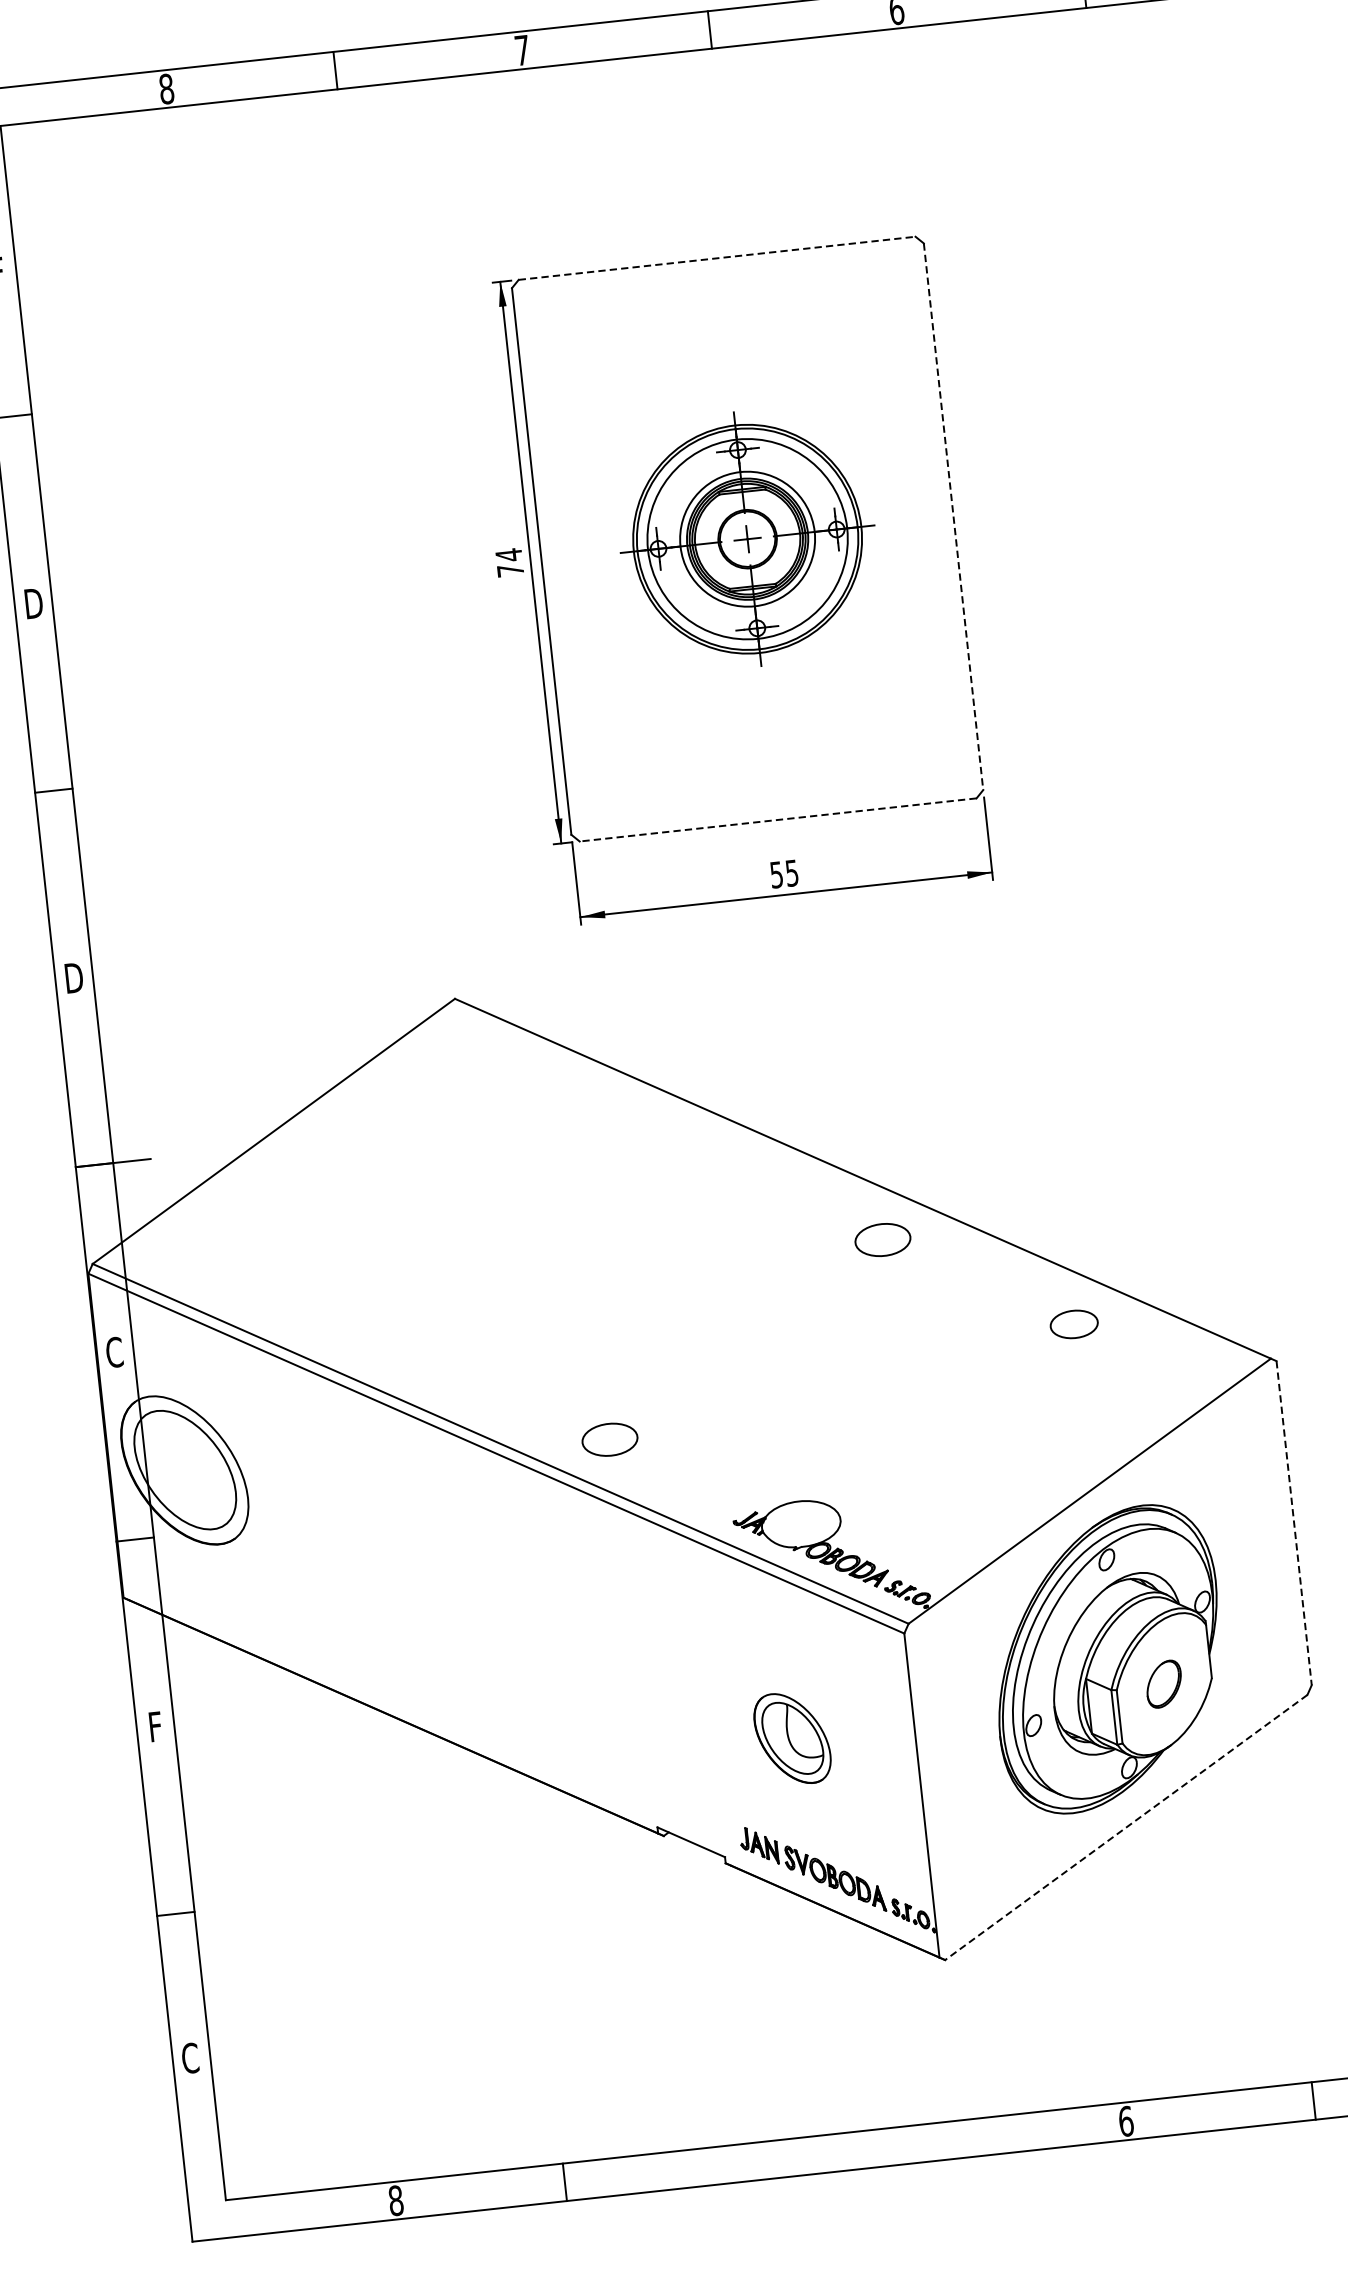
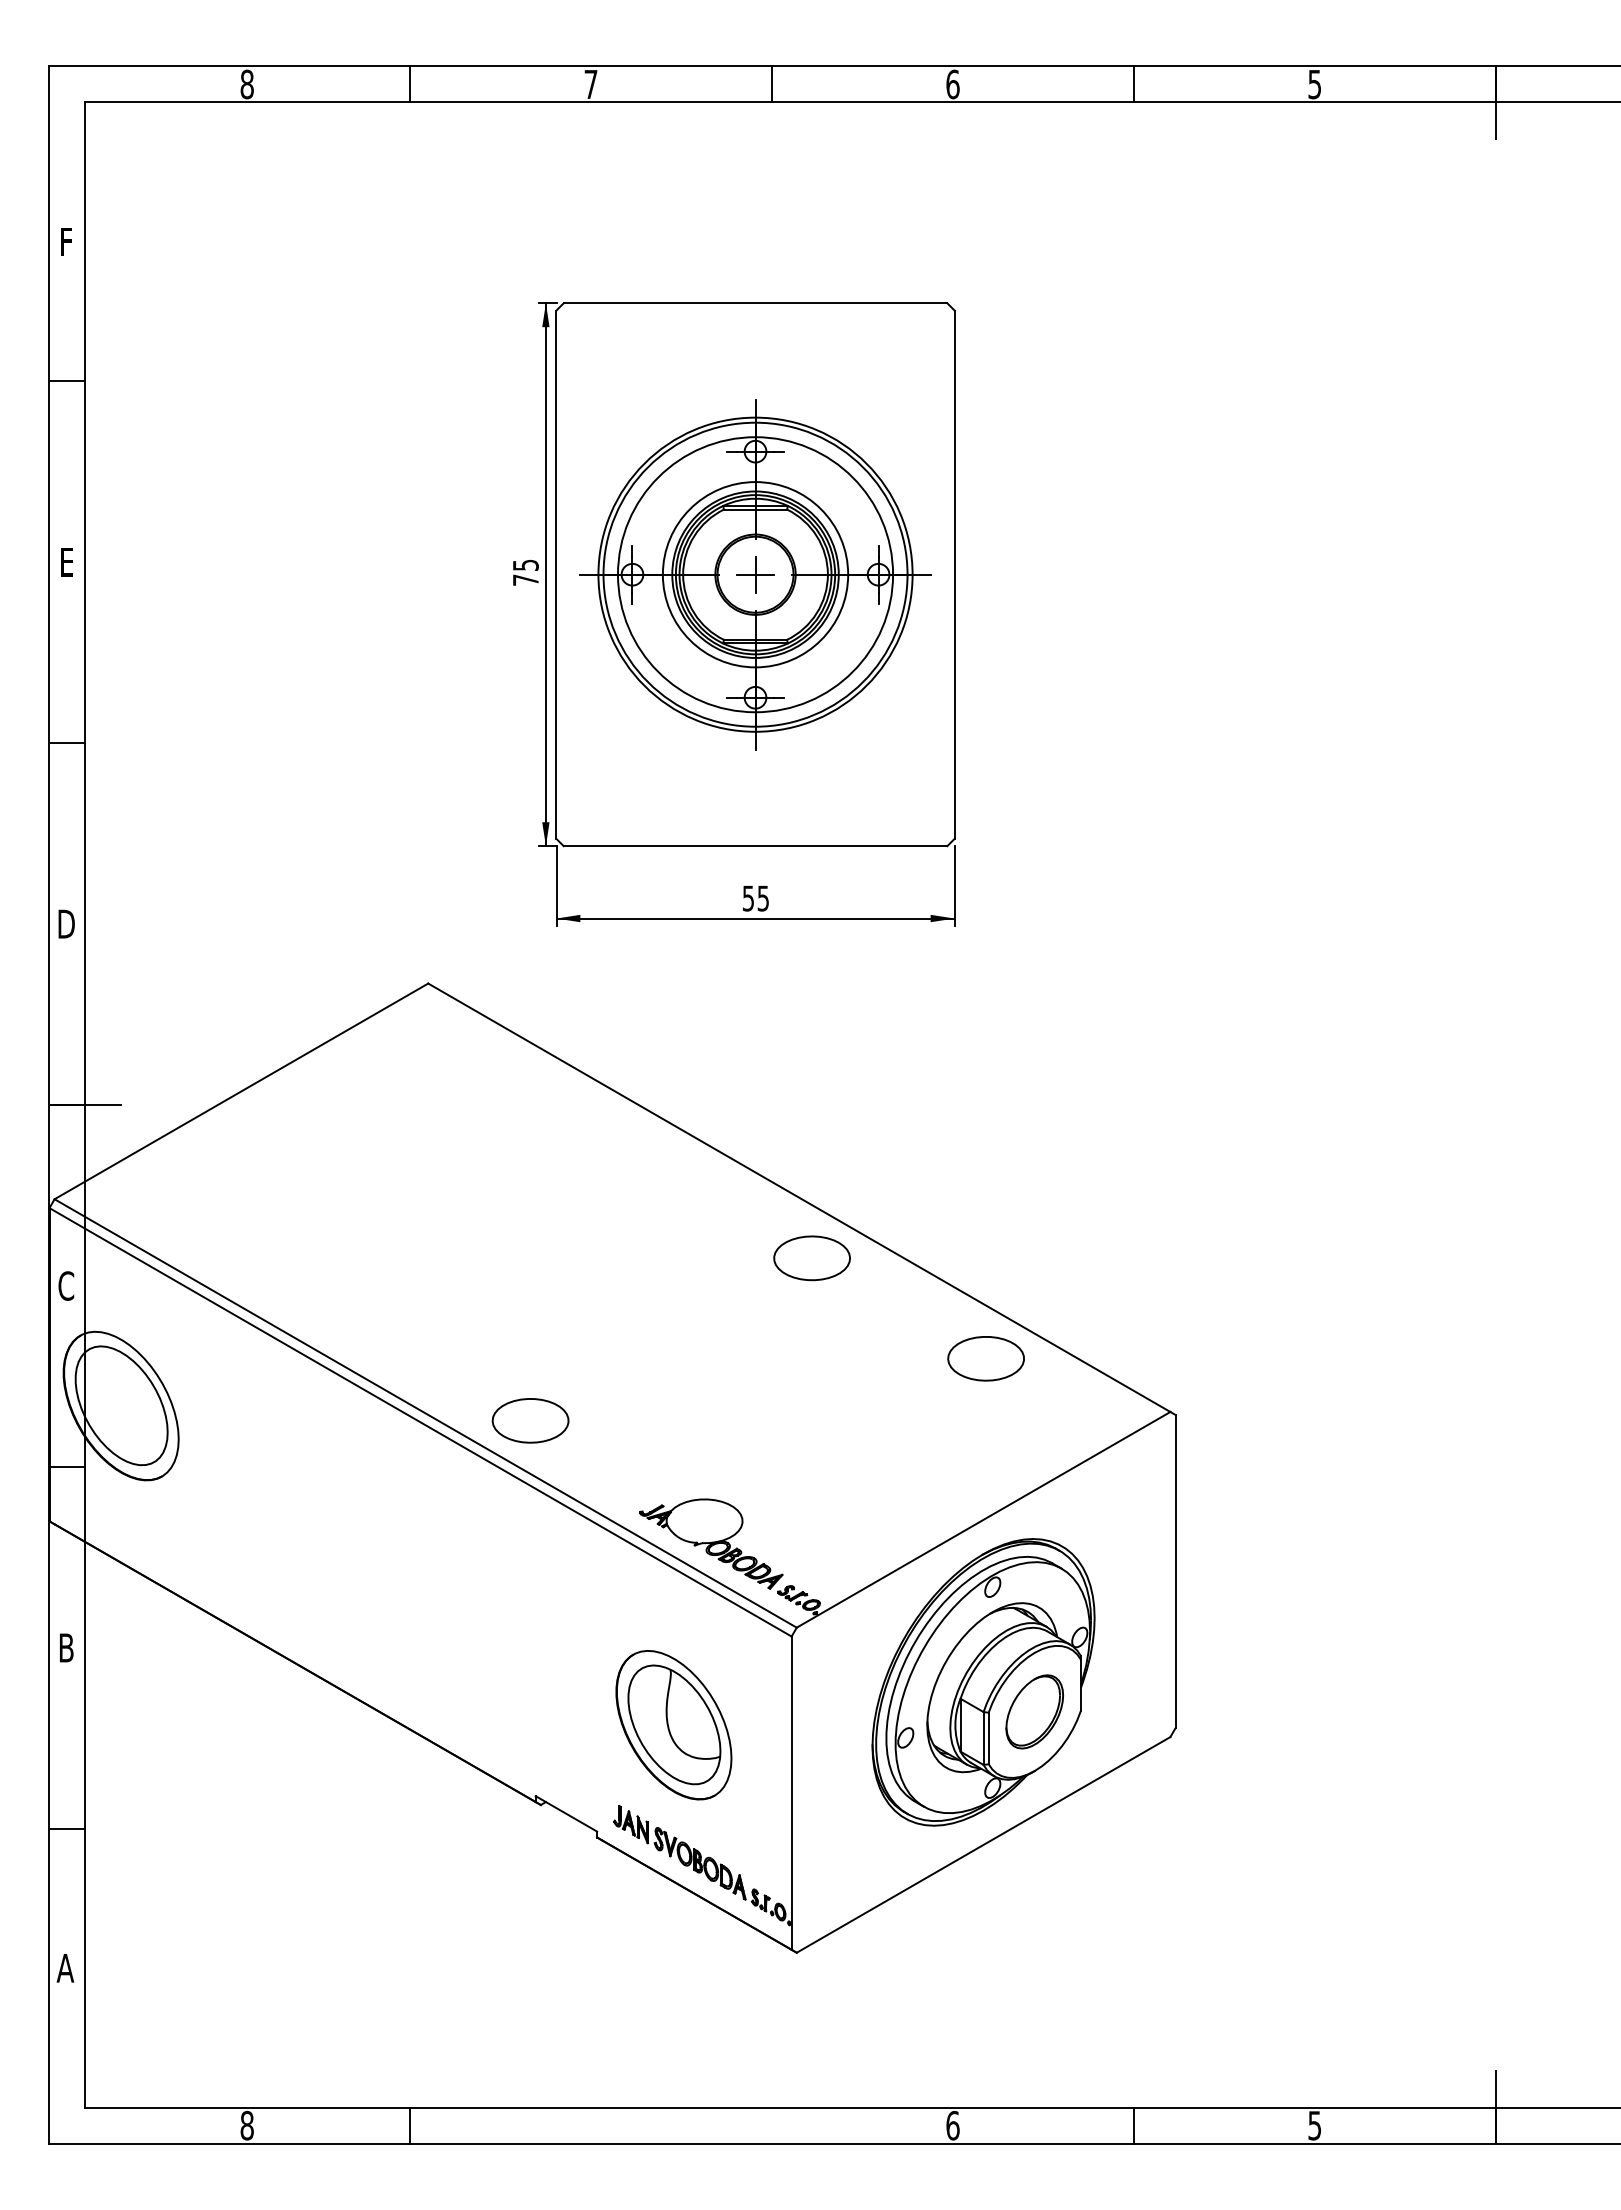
line: (717, 258) -> (755, 303), dashed -> solid
line: (953, 517) -> (954, 575), dashed -> solid
part: (747, 538) -> (755, 574), size x1.43
text: (508, 555) -> (525, 565), 74 -> 75
text: (34, 602) -> (67, 561), D -> E
line: (778, 820) -> (755, 846), dashed -> solid
part: (882, 1240) -> (811, 1258), size x1.43
part: (1073, 1324) -> (985, 1358), size x1.67
part: (609, 1439) -> (530, 1420), size x1.43
line: (1294, 1523) -> (1175, 1571), dashed -> solid
part: (1163, 1683) -> (1034, 1711), size x1.67
text: (155, 1726) -> (66, 1647), F -> B
part: (792, 1738) -> (673, 1725), size x1.67
line: (1126, 1827) -> (983, 1844), dashed -> solid
text: (190, 2058) -> (65, 1968), C -> A

